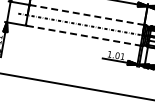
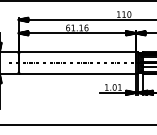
line: (87, 15) -> (77, 52), dashed -> solid
line: (84, 35) -> (78, 73), dashed -> solid

